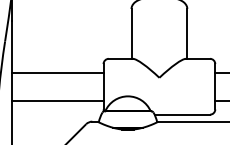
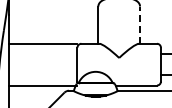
line: (187, 34) -> (140, 25), solid -> dashed
line: (56, 73) -> (42, 44), moved
line: (56, 101) -> (42, 86), moved

